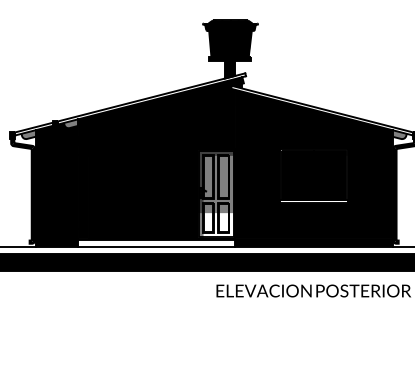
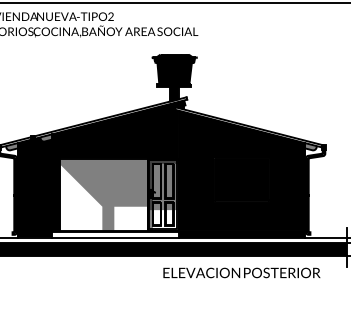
fill: (142, 193) -> (103, 194), removed

